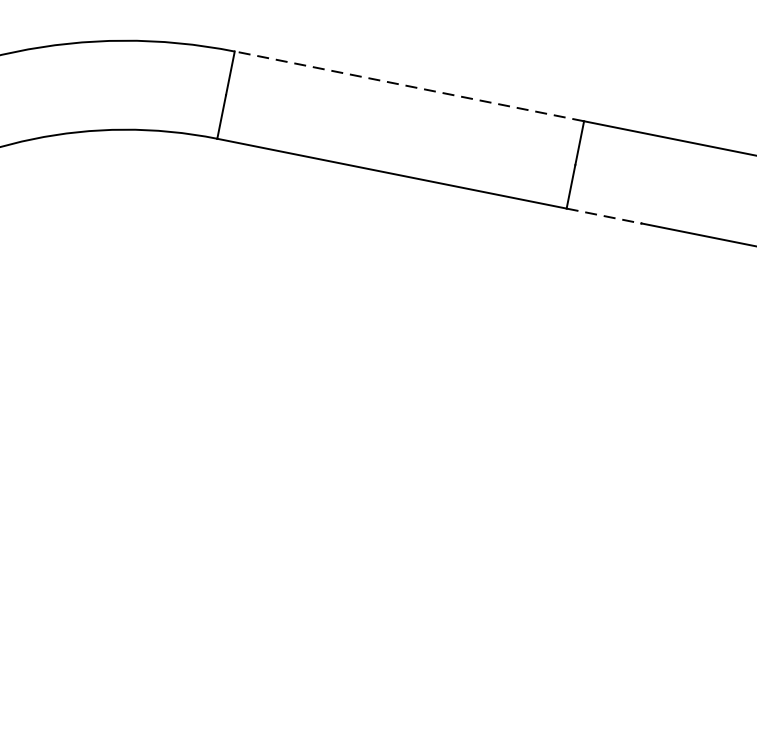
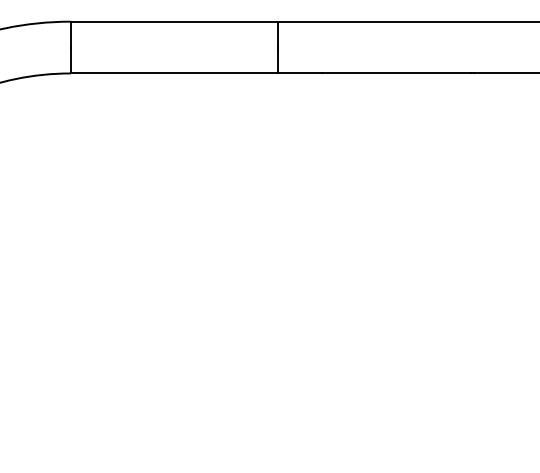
line: (409, 86) -> (174, 21), dashed -> solid
line: (604, 216) -> (300, 73), dashed -> solid

